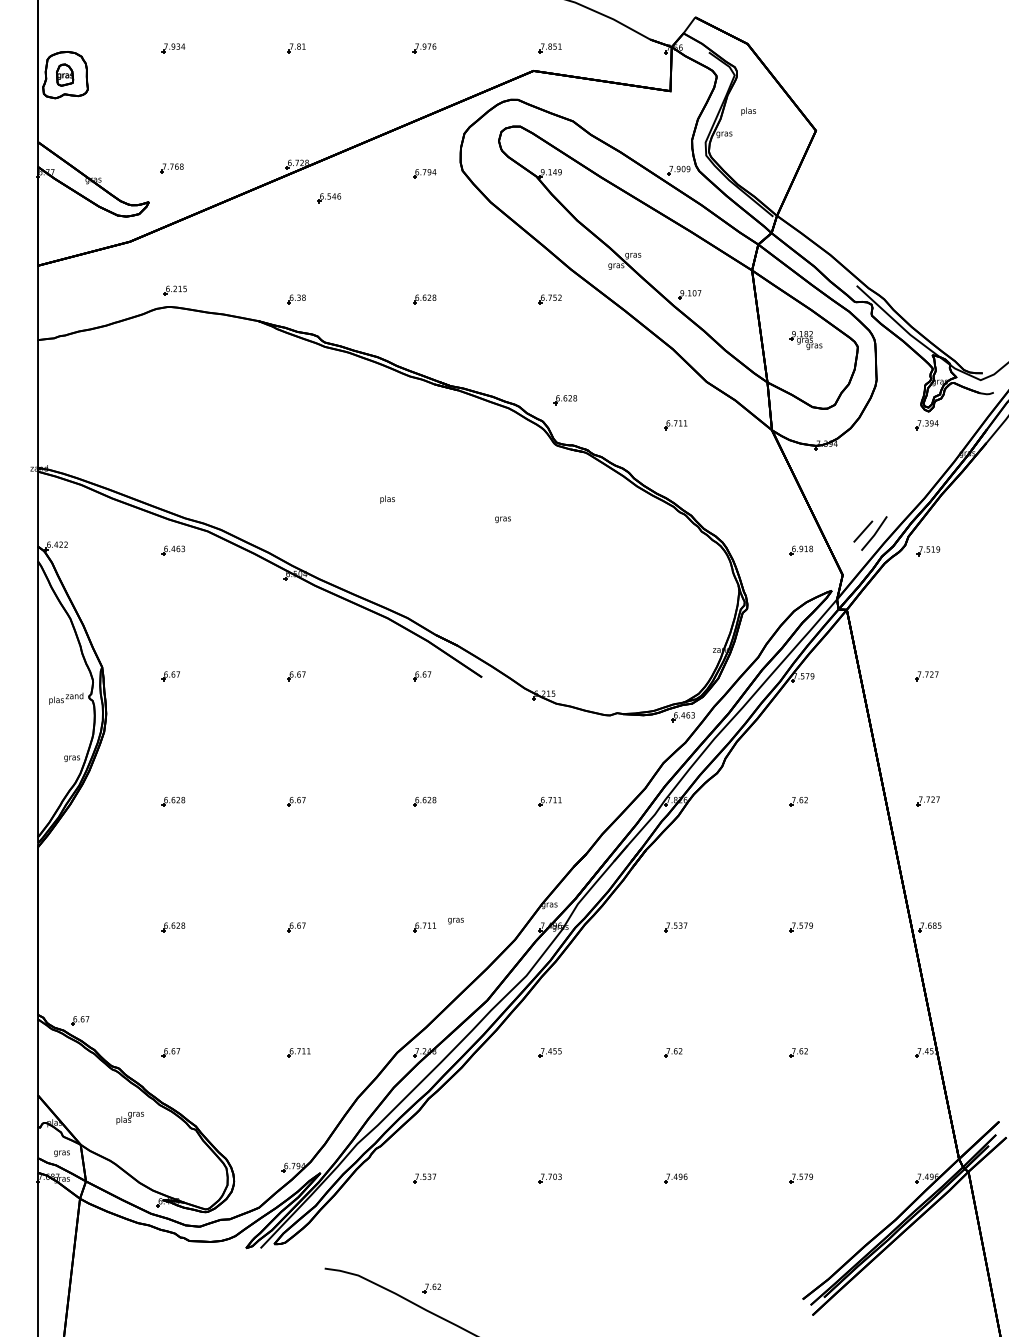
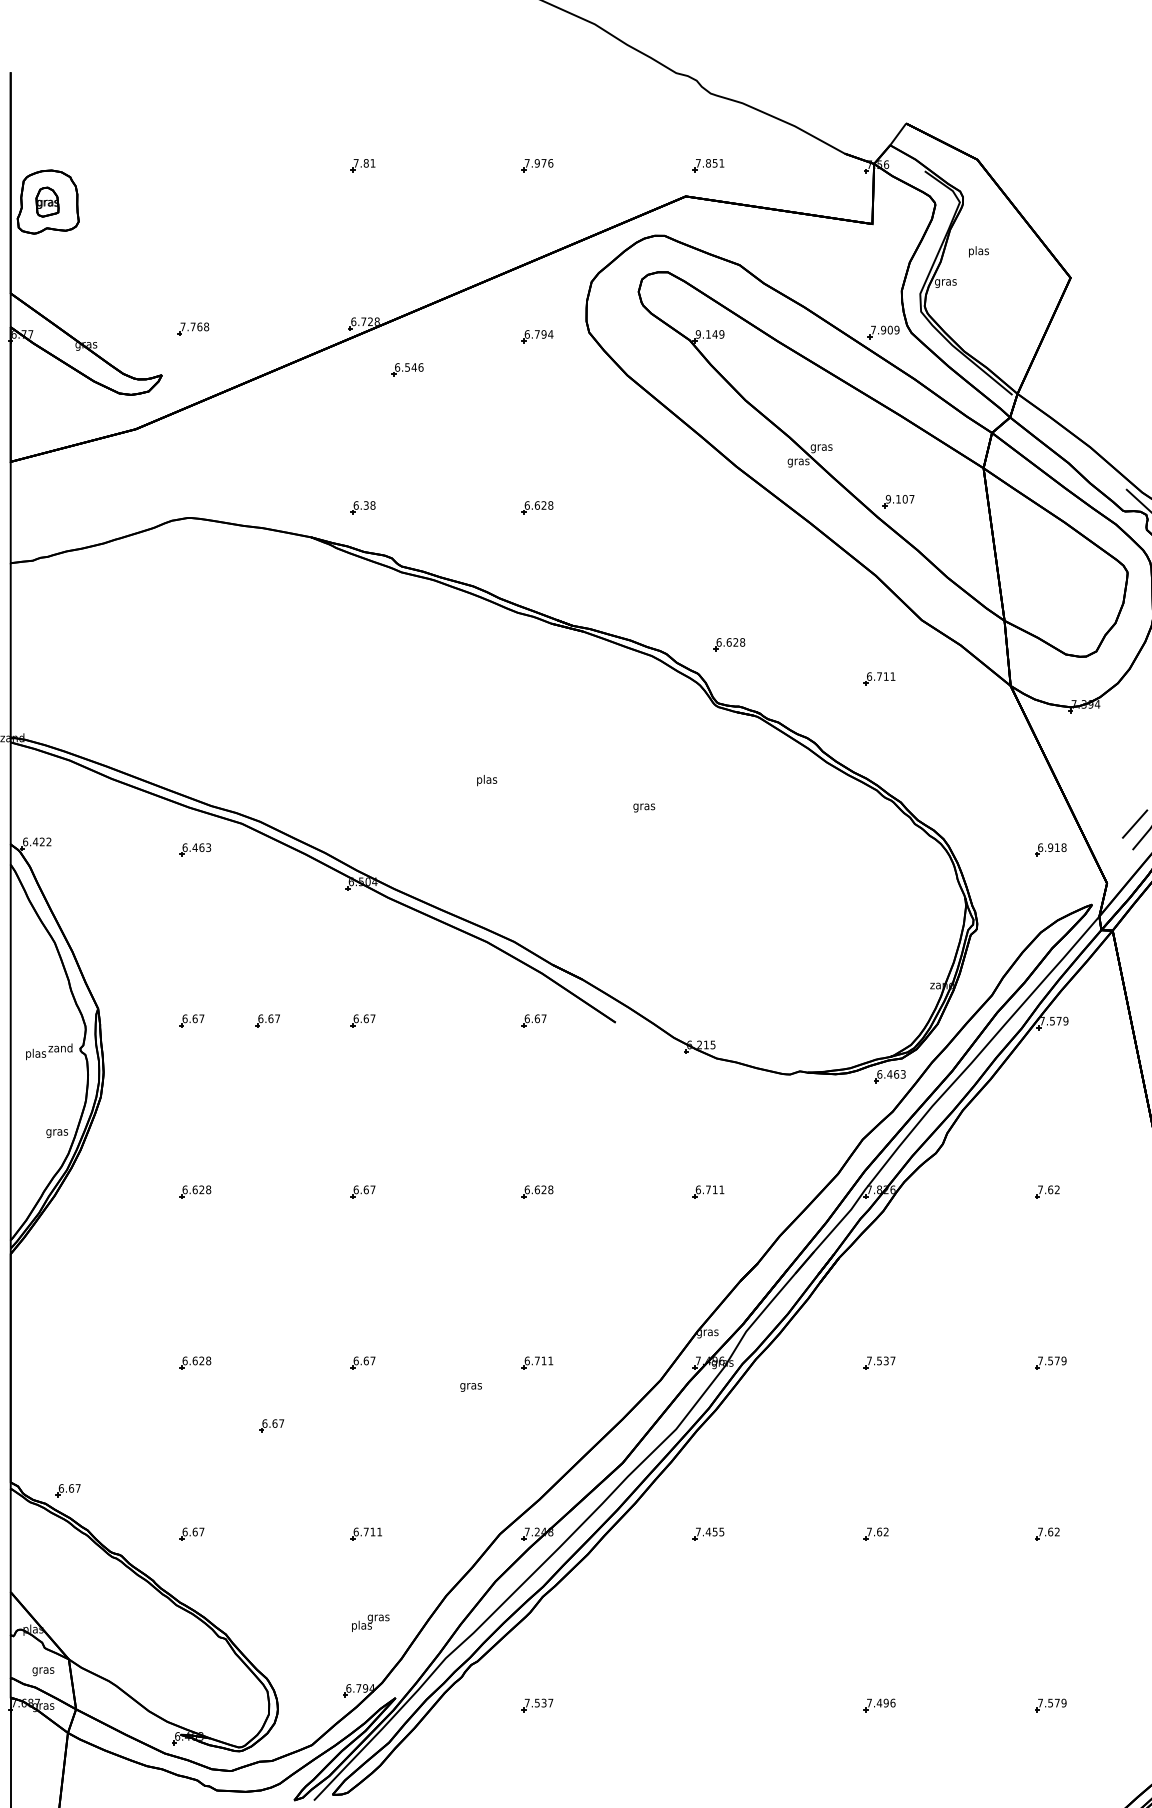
part: (173, 48) -> (195, 165), removed
part: (174, 290) -> (196, 495), removed
part: (549, 299) -> (707, 507), removed
part: (805, 340) -> (1056, 563), removed
part: (226, 676) -> (267, 1021), added
text: (455, 920) -> (470, 1386), moved
part: (229, 973) -> (271, 1426), added
text: (129, 1117) -> (369, 1622), moved
part: (549, 1178) -> (707, 1705), removed

